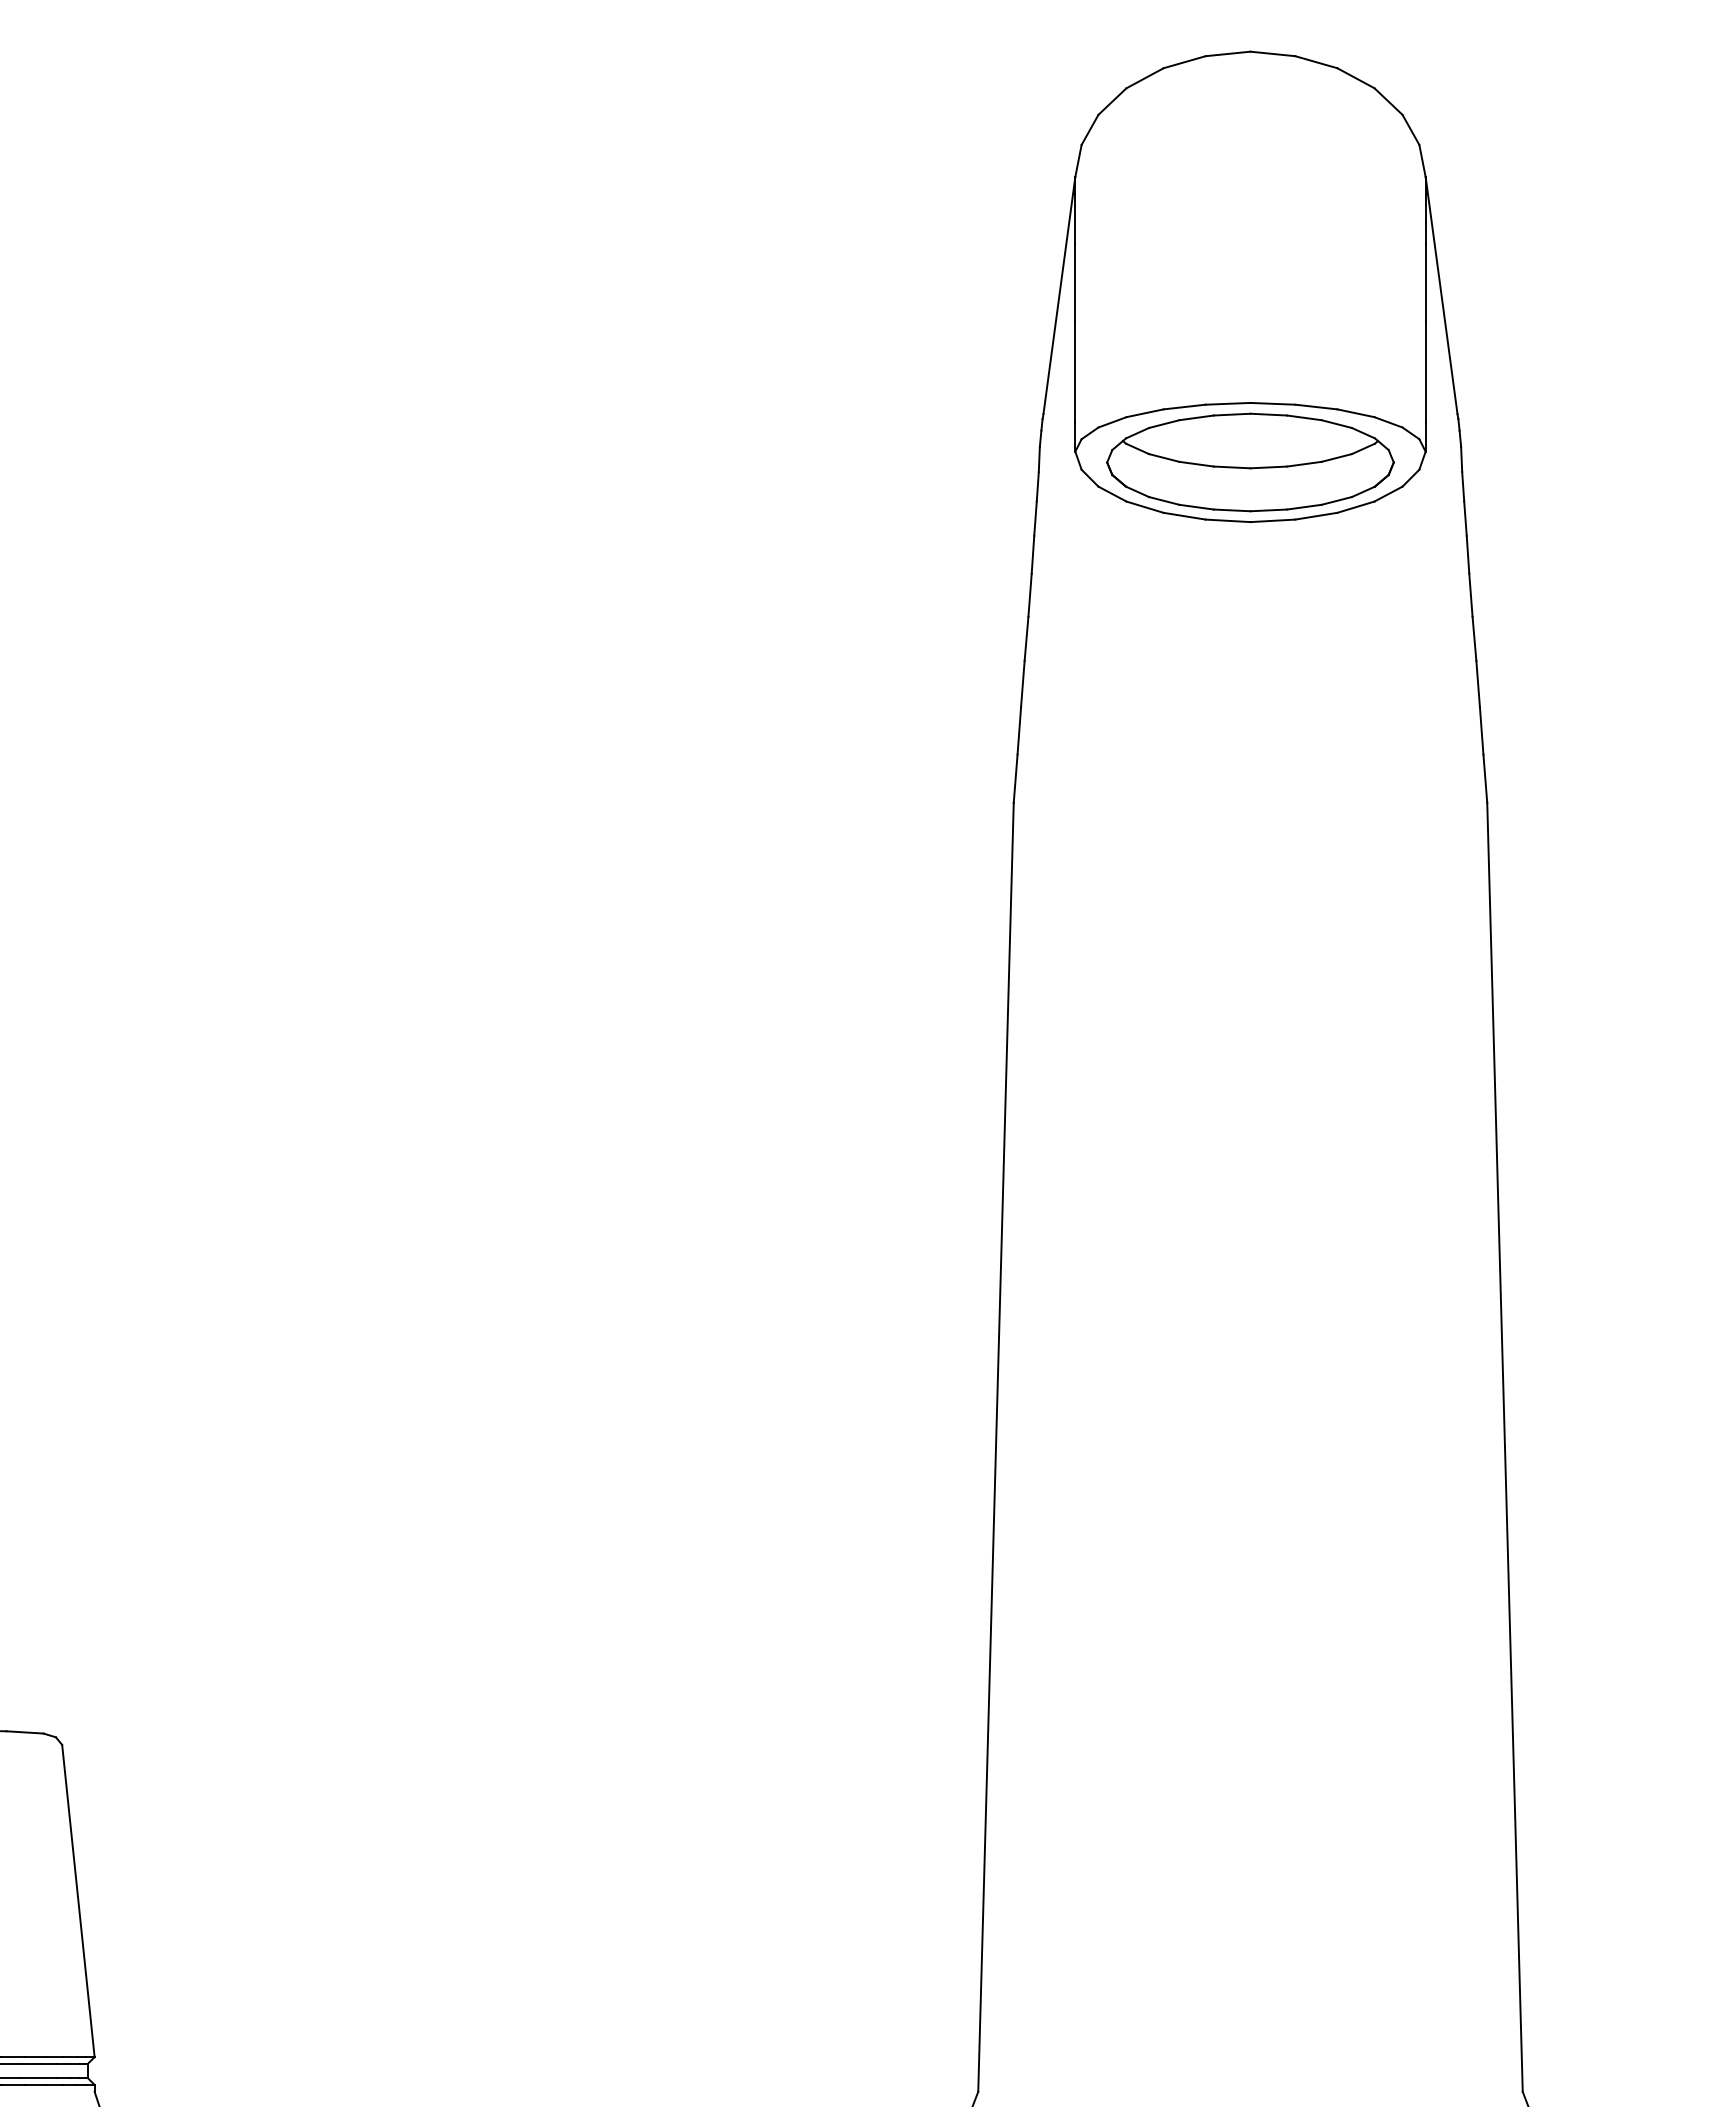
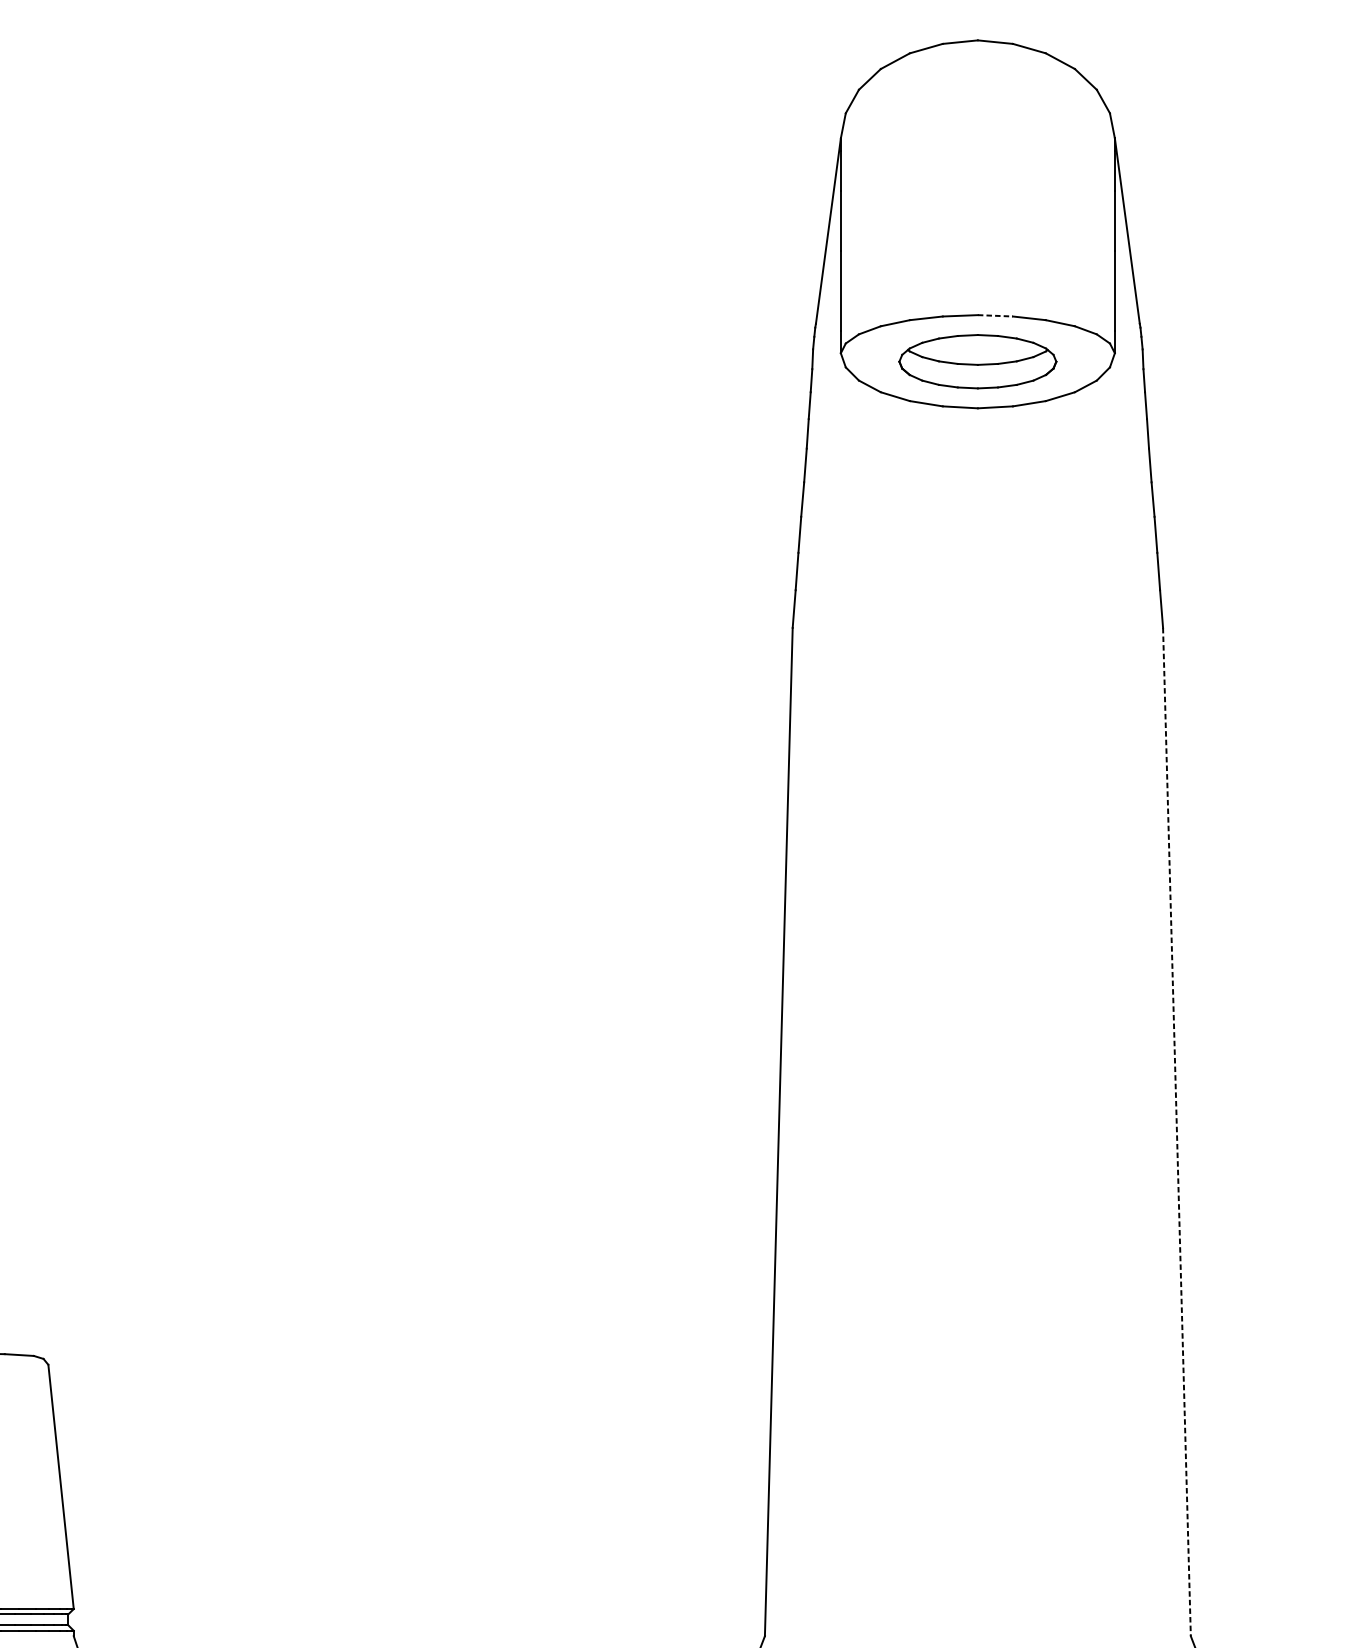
line: (1273, 403) -> (995, 315), solid -> dashed
part: (1250, 462) -> (977, 361), size x0.7
line: (1504, 1447) -> (1176, 1132), solid -> dashed

